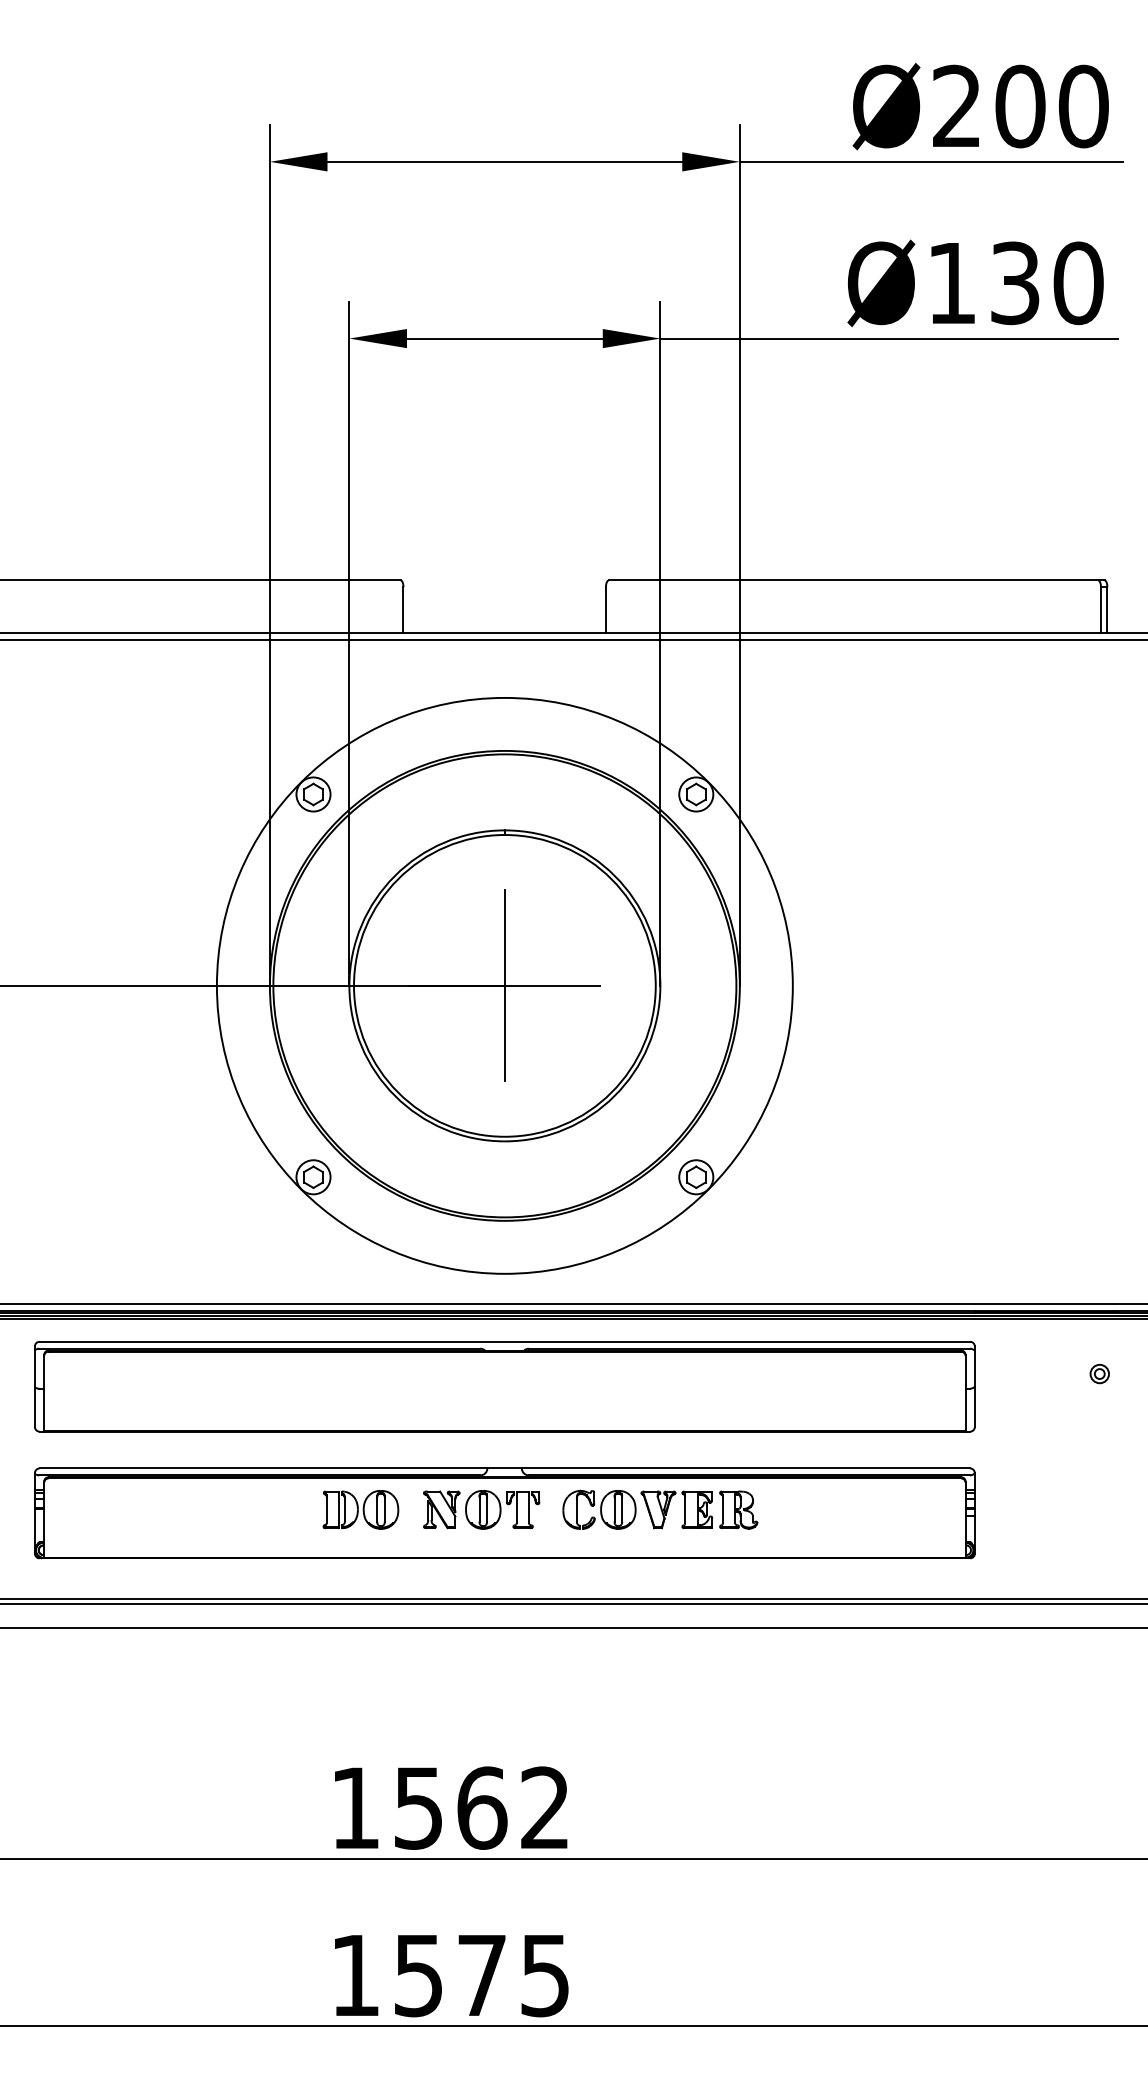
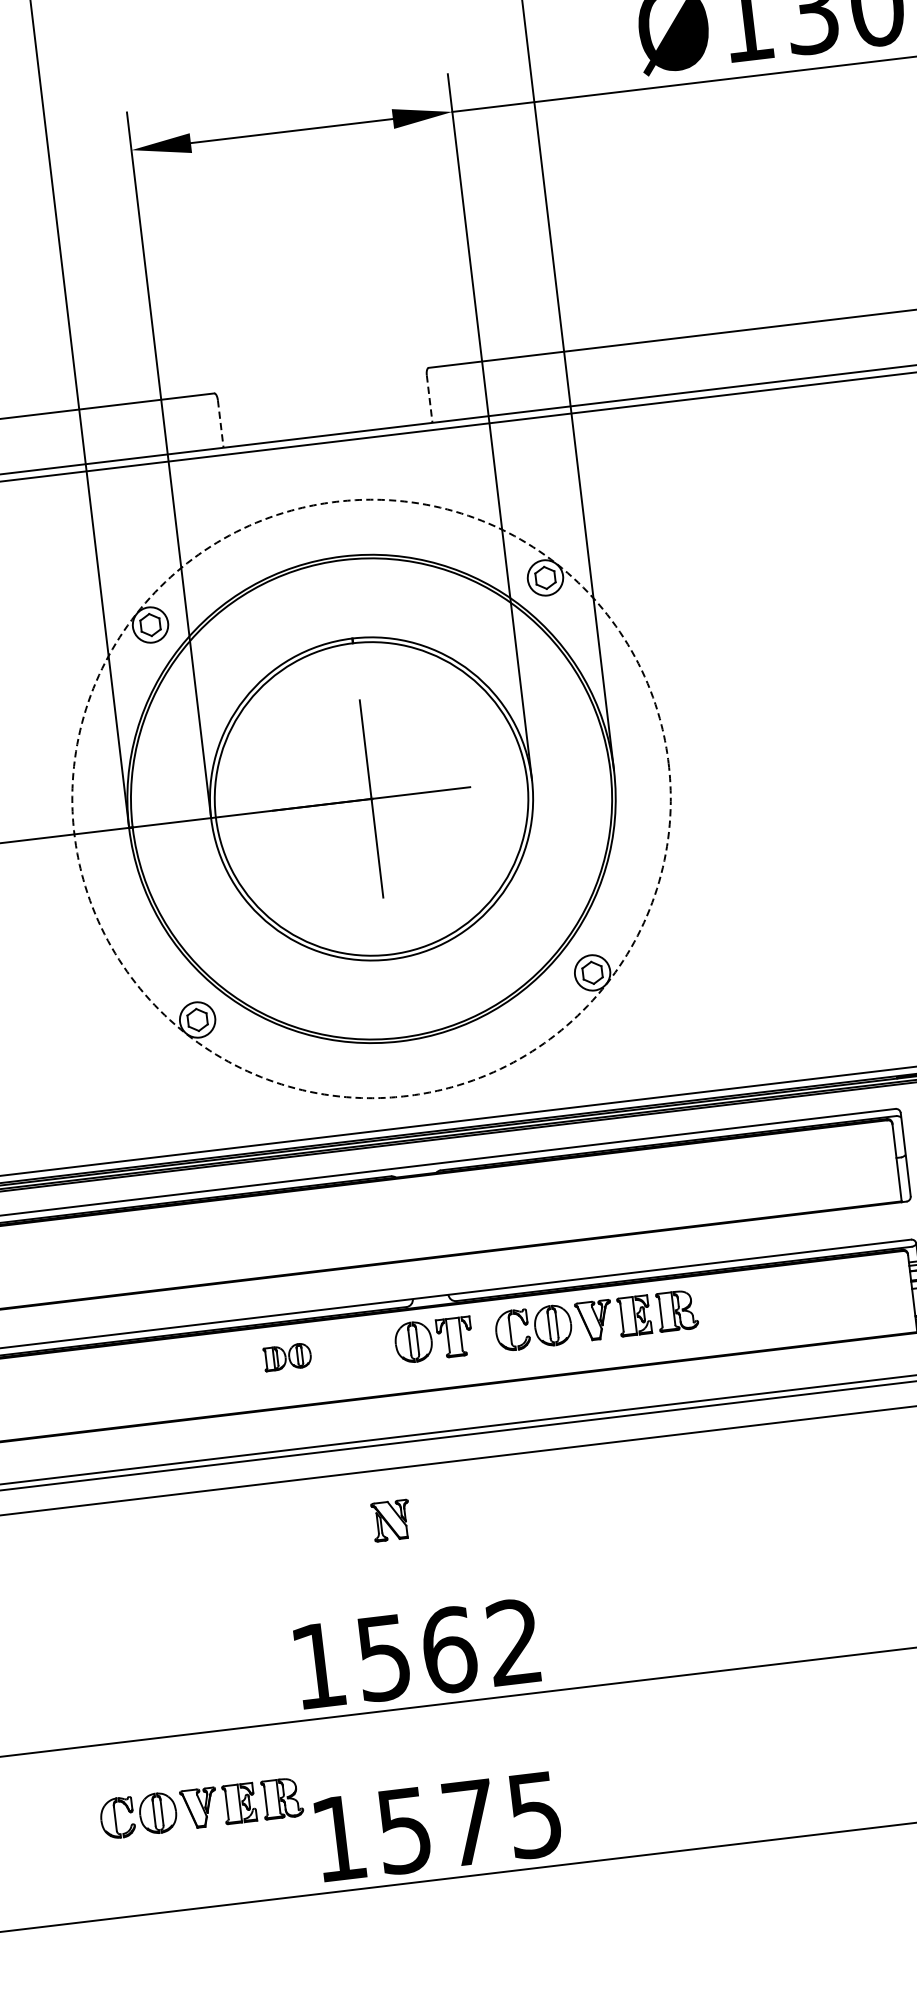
line: (403, 610) -> (220, 424), solid -> dashed
line: (605, 610) -> (429, 399), solid -> dashed
circle: (504, 985) -> (371, 798), solid -> dashed
part: (360, 1509) -> (287, 1356), size x0.6
part: (441, 1509) -> (391, 1520), moved
part: (227, 1930) -> (201, 1807), added

